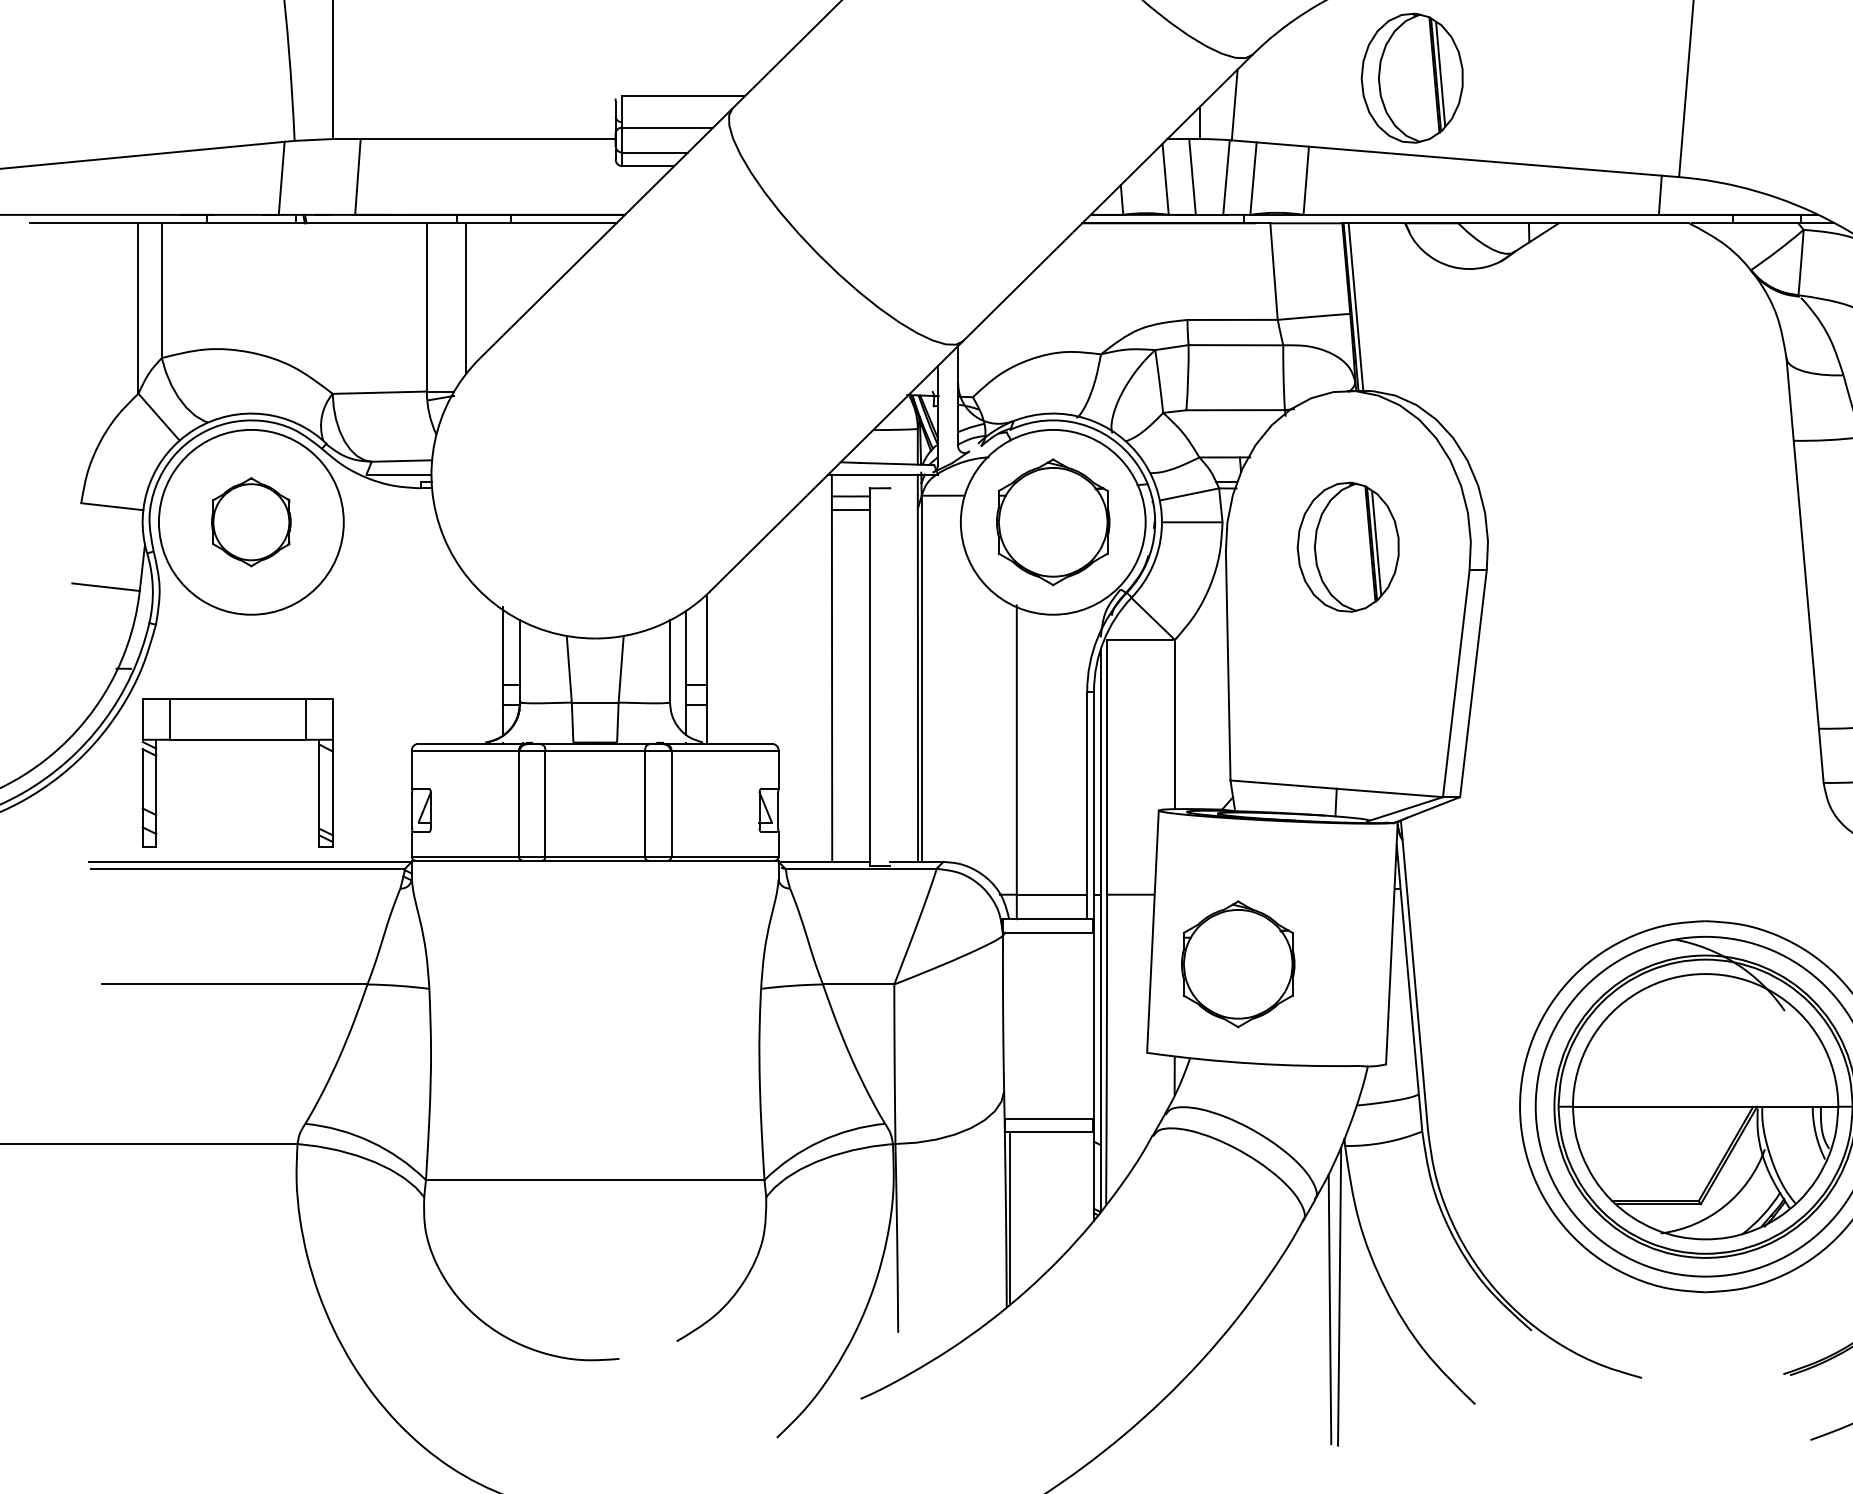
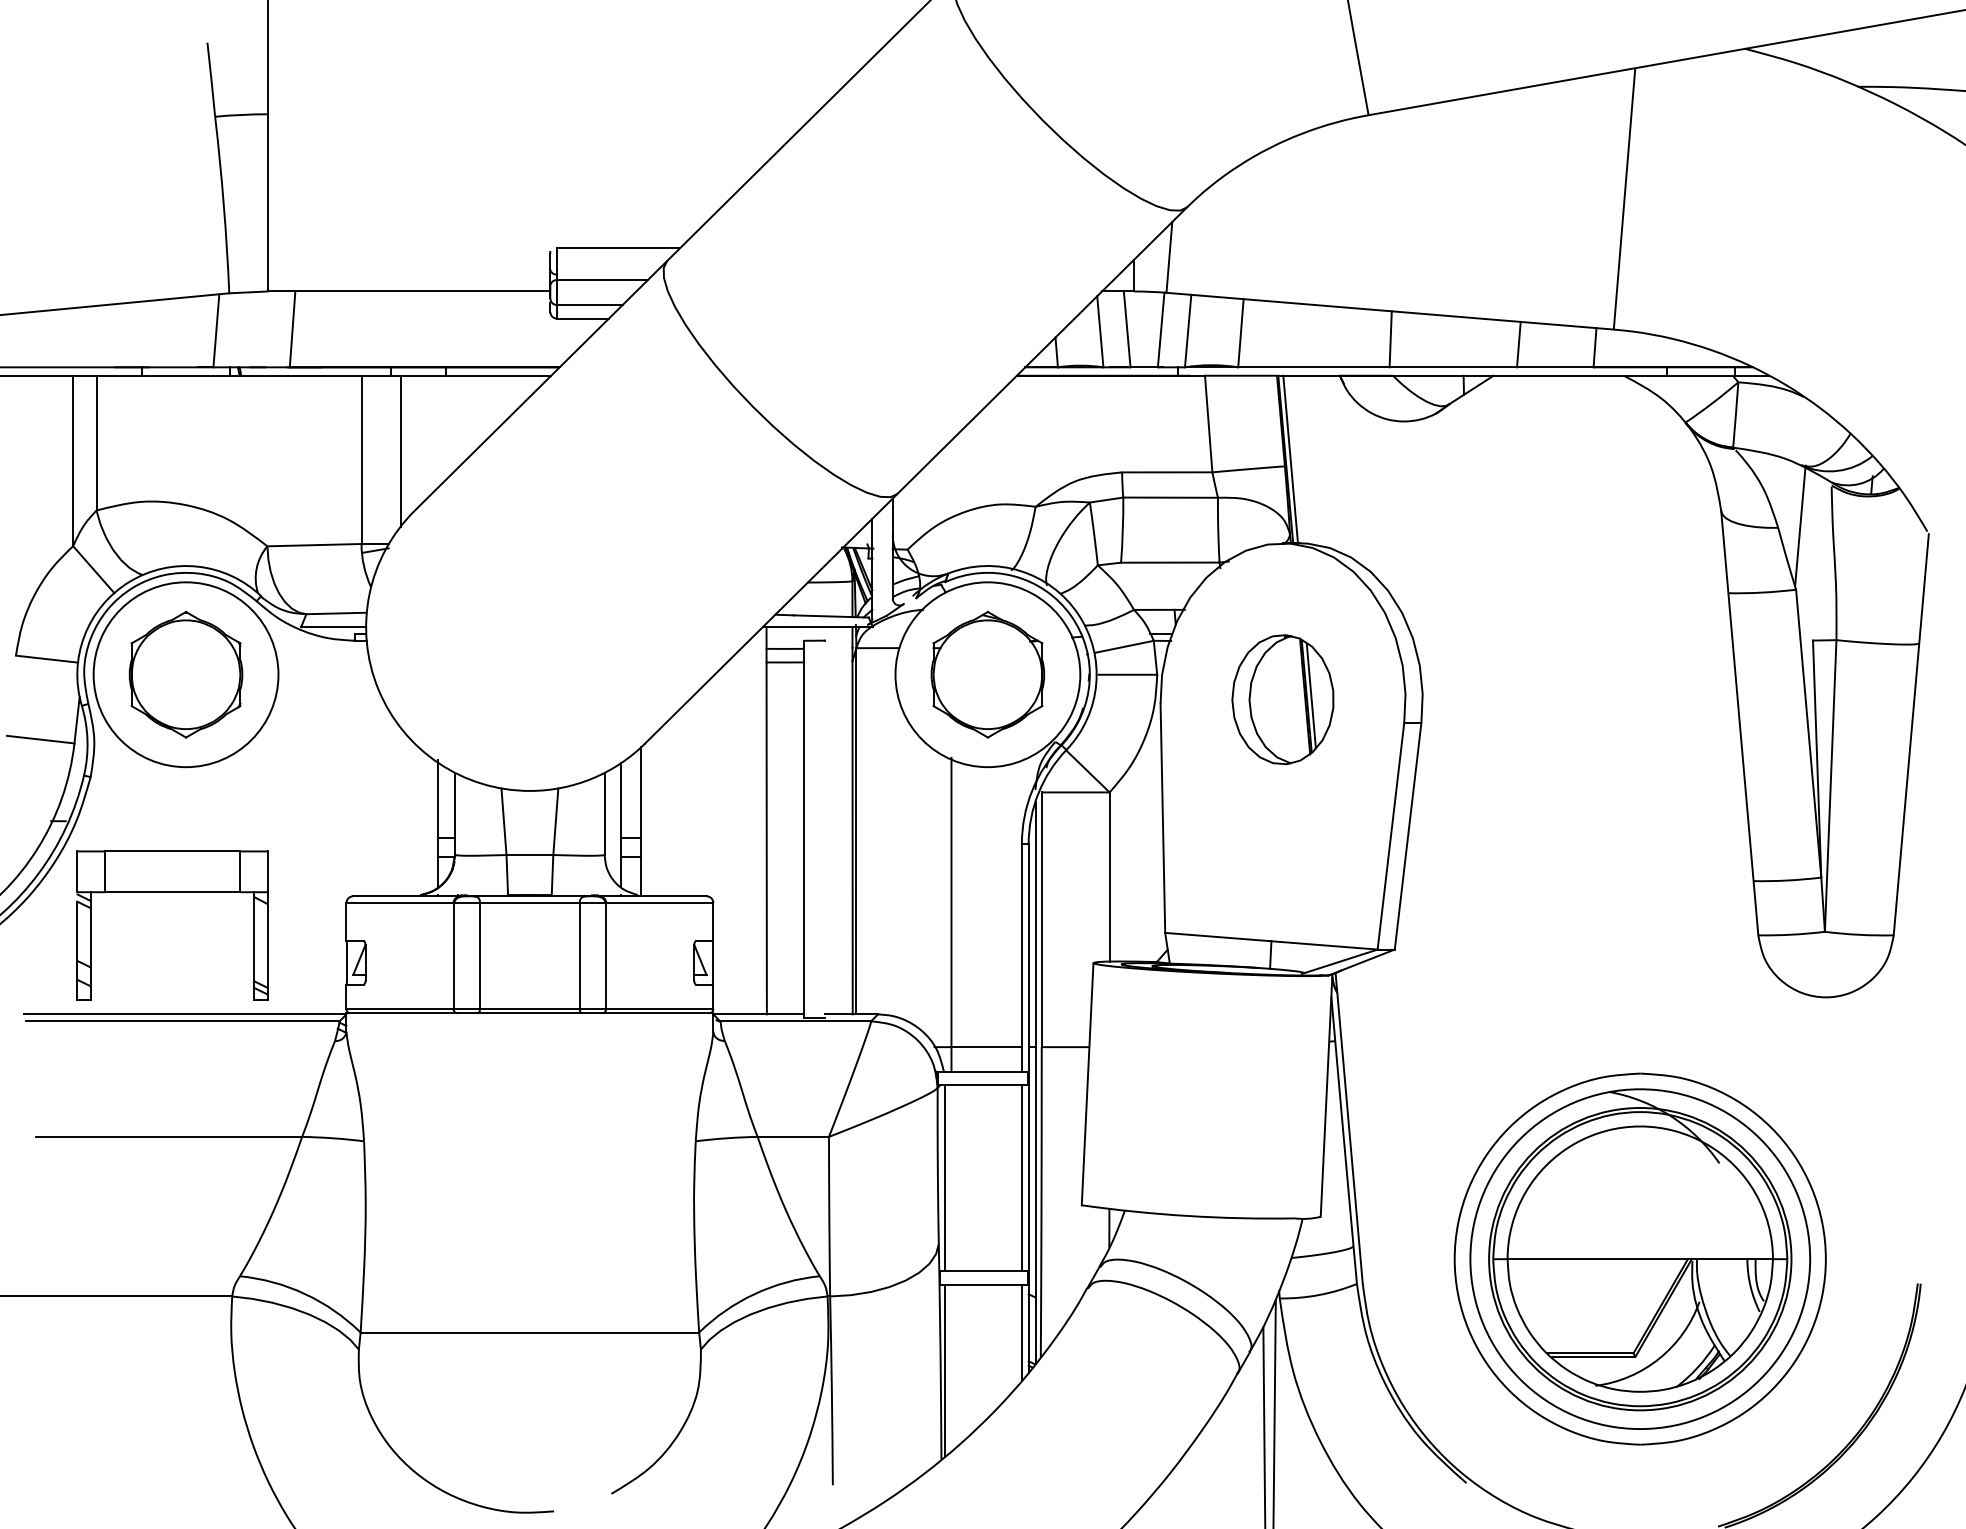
part: (1411, 78) -> (1346, 230), removed
line: (1455, 187) -> (1390, 339), added
line: (1583, 192) -> (1518, 344), added
part: (250, 522) -> (185, 674), size x1.43
part: (1237, 964) -> (1172, 1116), removed
line: (1009, 1026) -> (944, 1178), added
line: (1086, 1026) -> (1021, 1178), added
line: (1086, 1180) -> (1021, 1332), added

